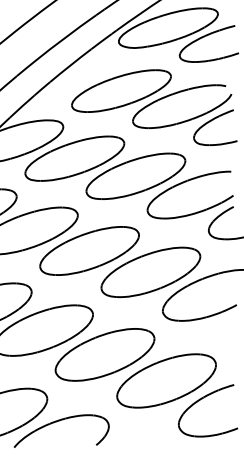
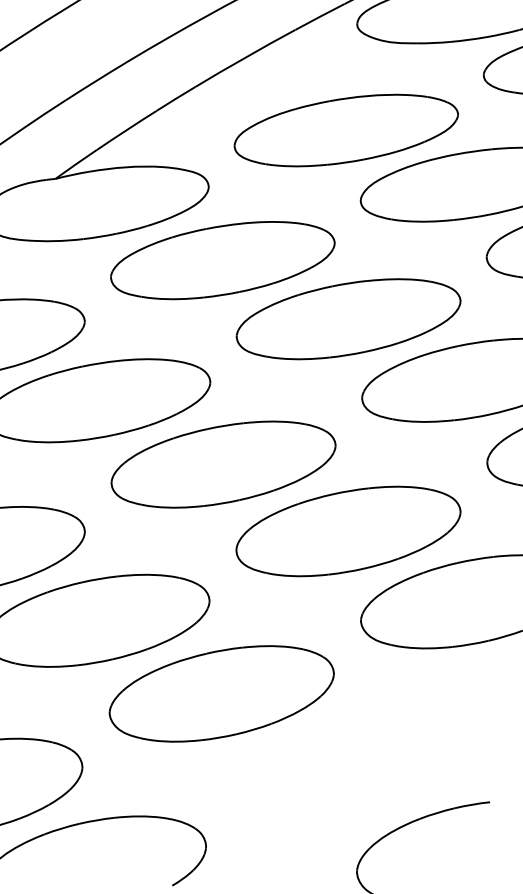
part: (166, 380) -> (345, 769), removed

